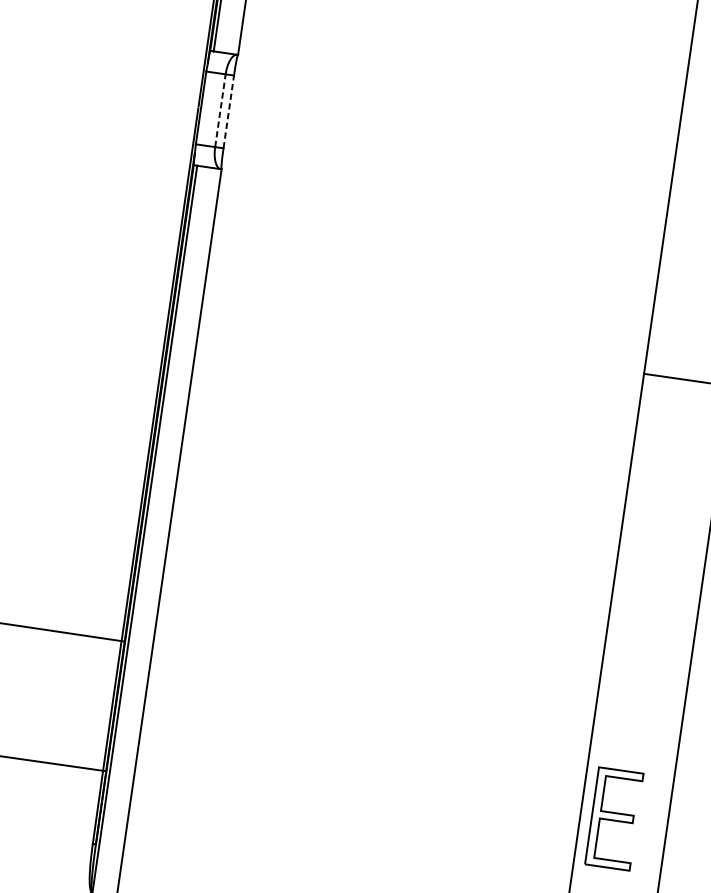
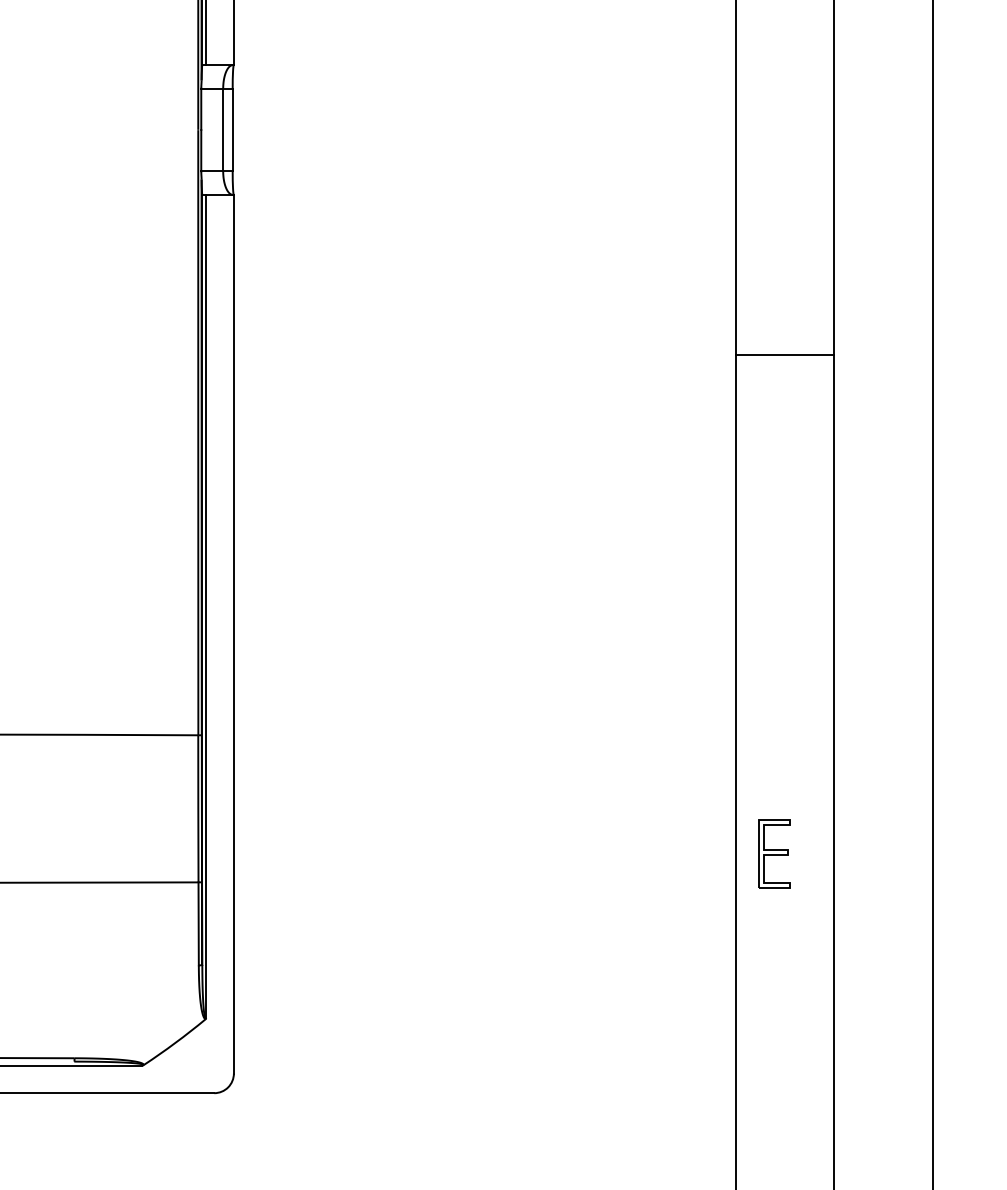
line: (220, 110) -> (223, 129), dashed -> solid
line: (228, 111) -> (232, 129), dashed -> solid
part: (614, 818) -> (774, 853), size x0.62

